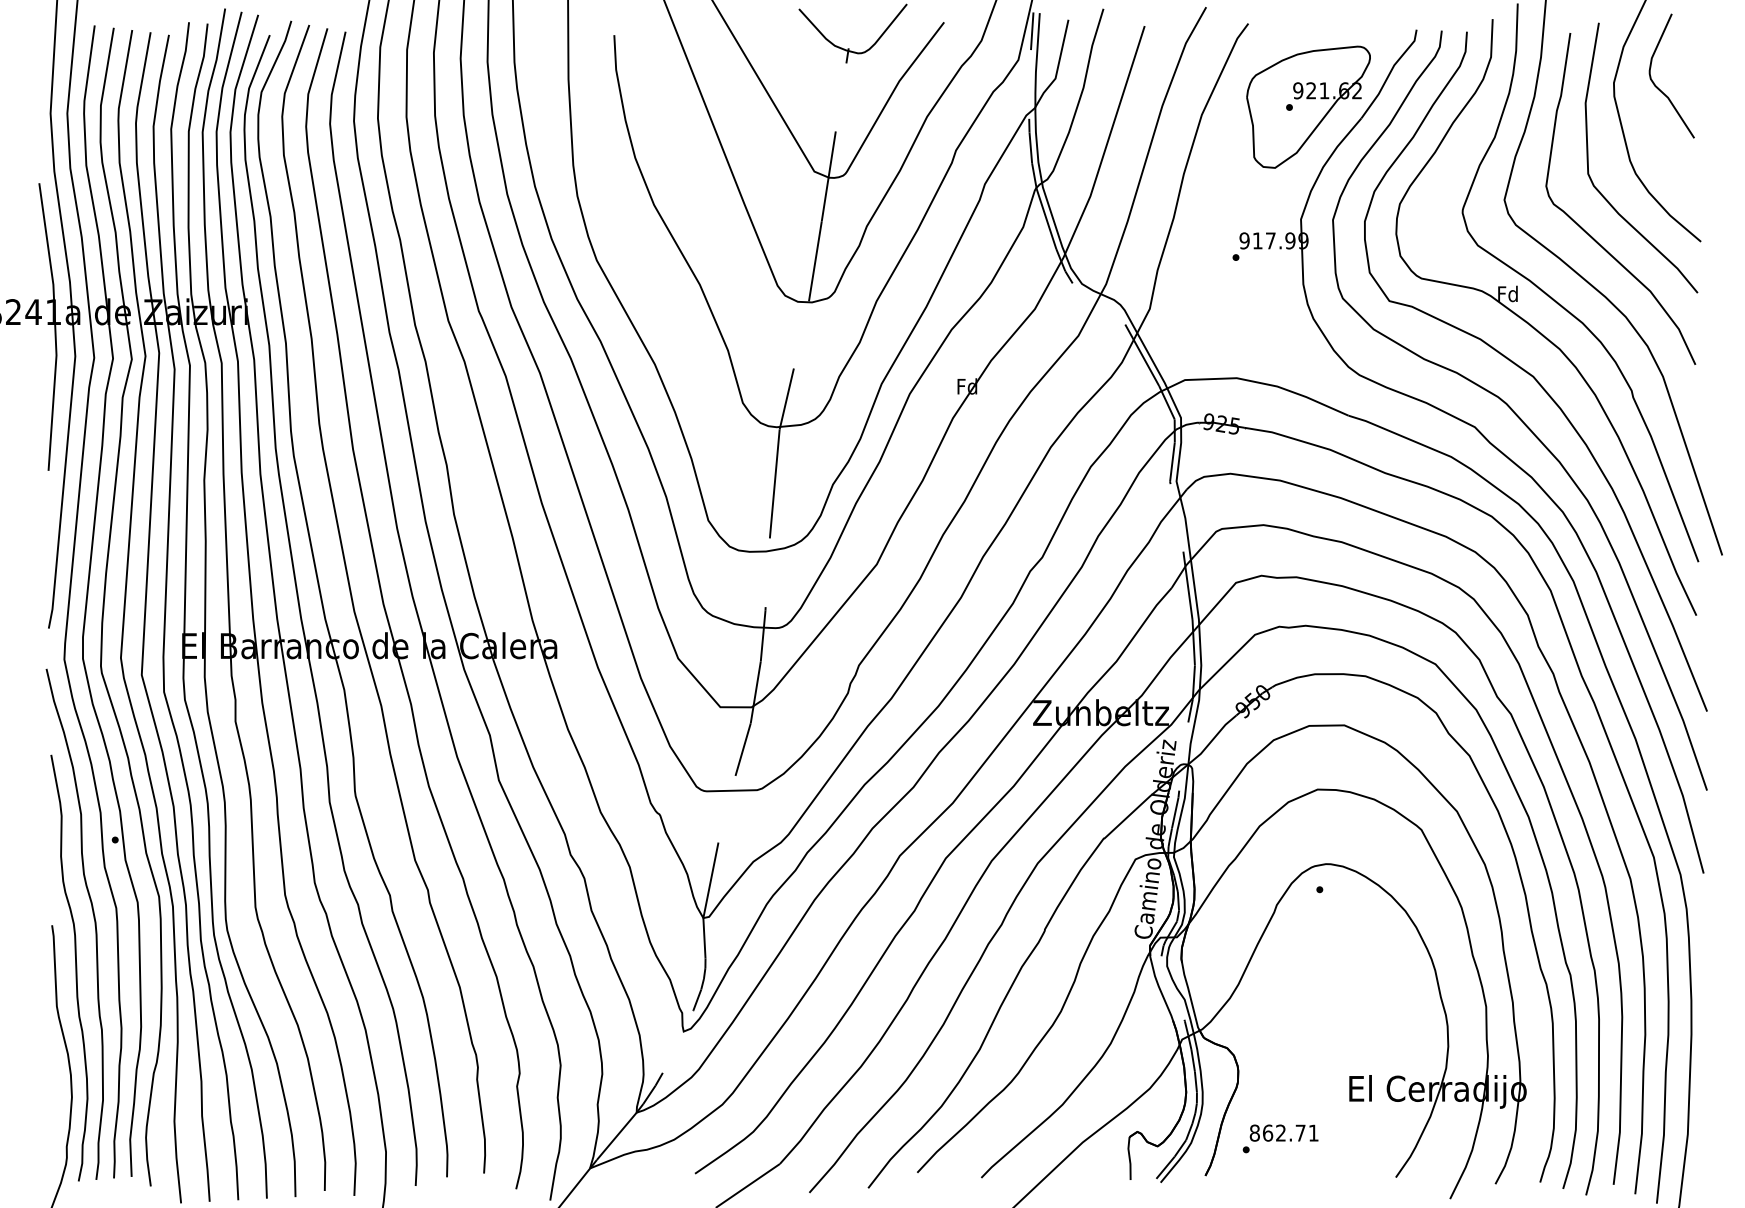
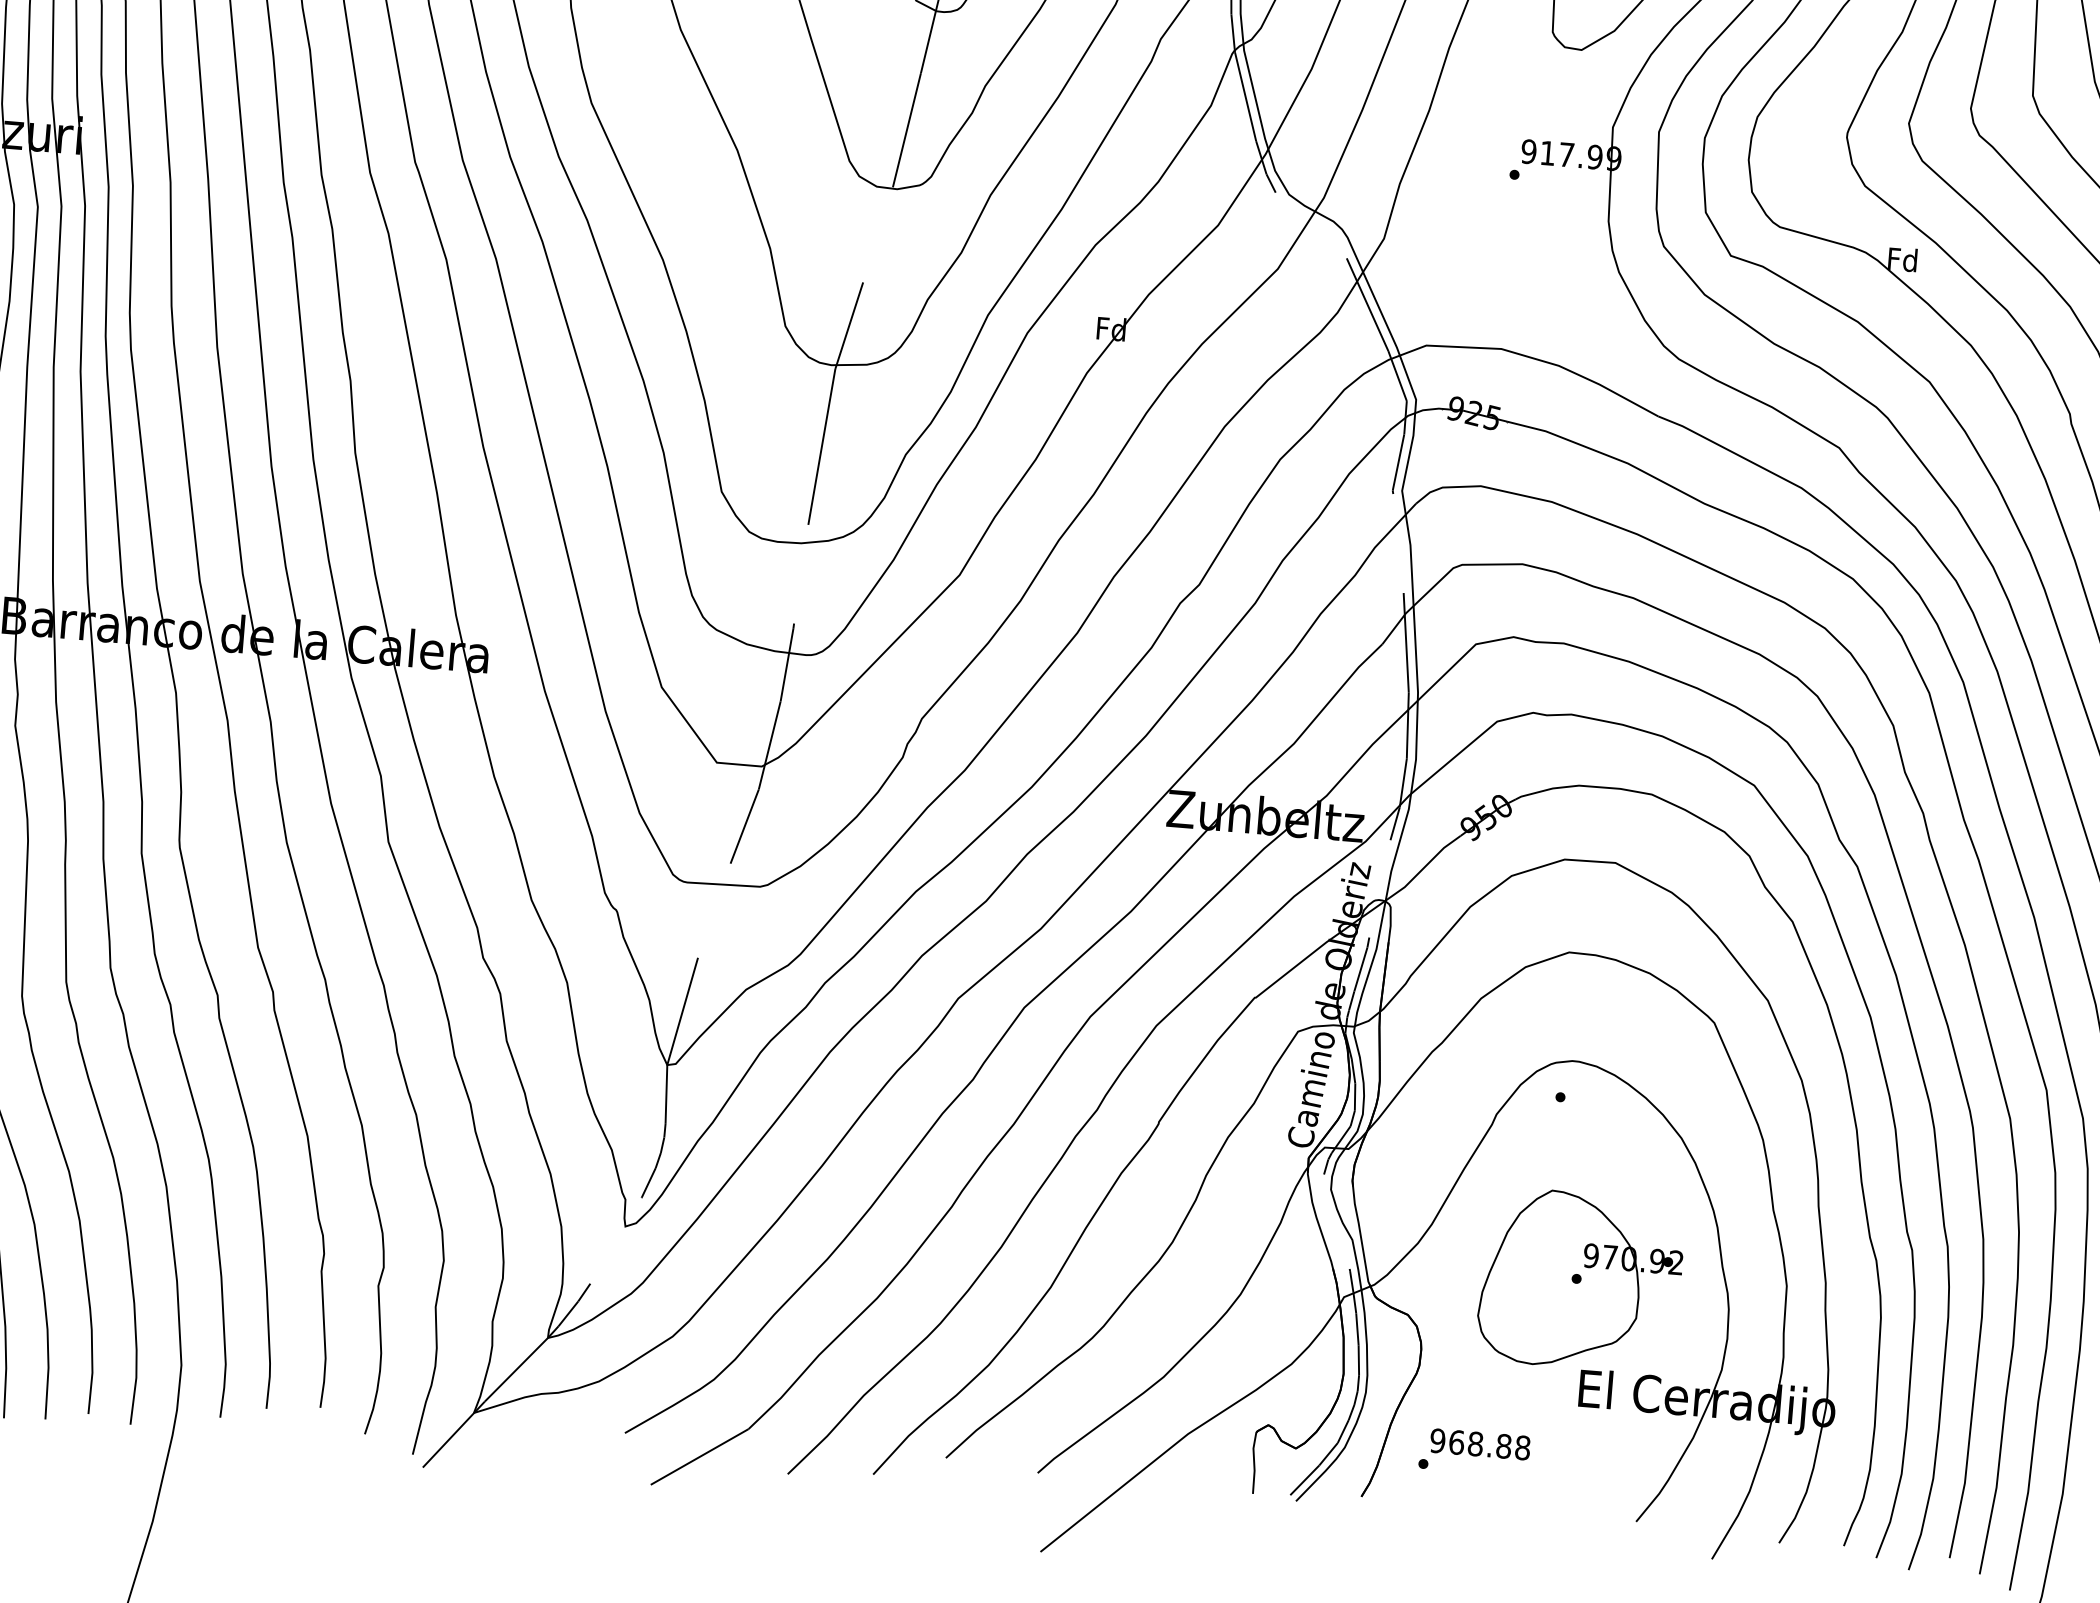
part: (1343, 1014) -> (1579, 1280), added
text: (1283, 1132) -> (1479, 1443), 862.71 -> 968.88

